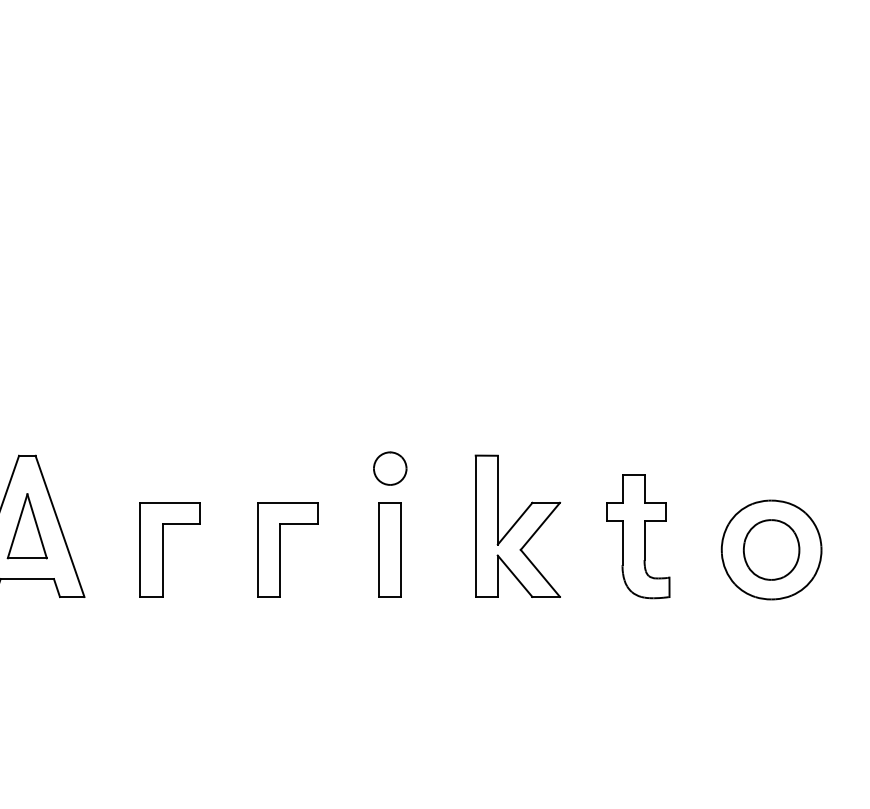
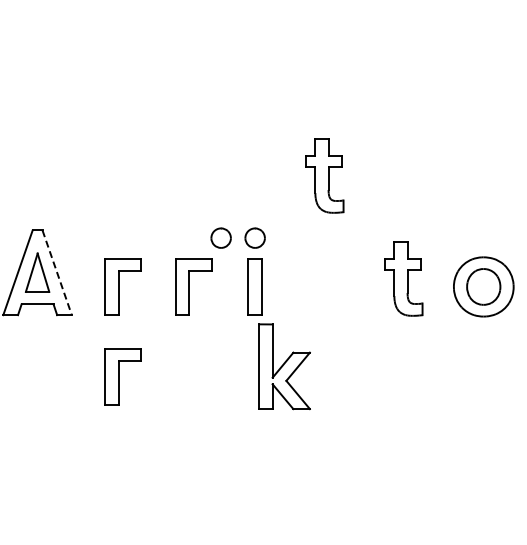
part: (505, 364) -> (324, 175), added
part: (332, 467) -> (220, 237), added
line: (60, 525) -> (57, 272), solid -> dashed
part: (517, 525) -> (284, 366), moved
part: (168, 699) -> (122, 376), added

